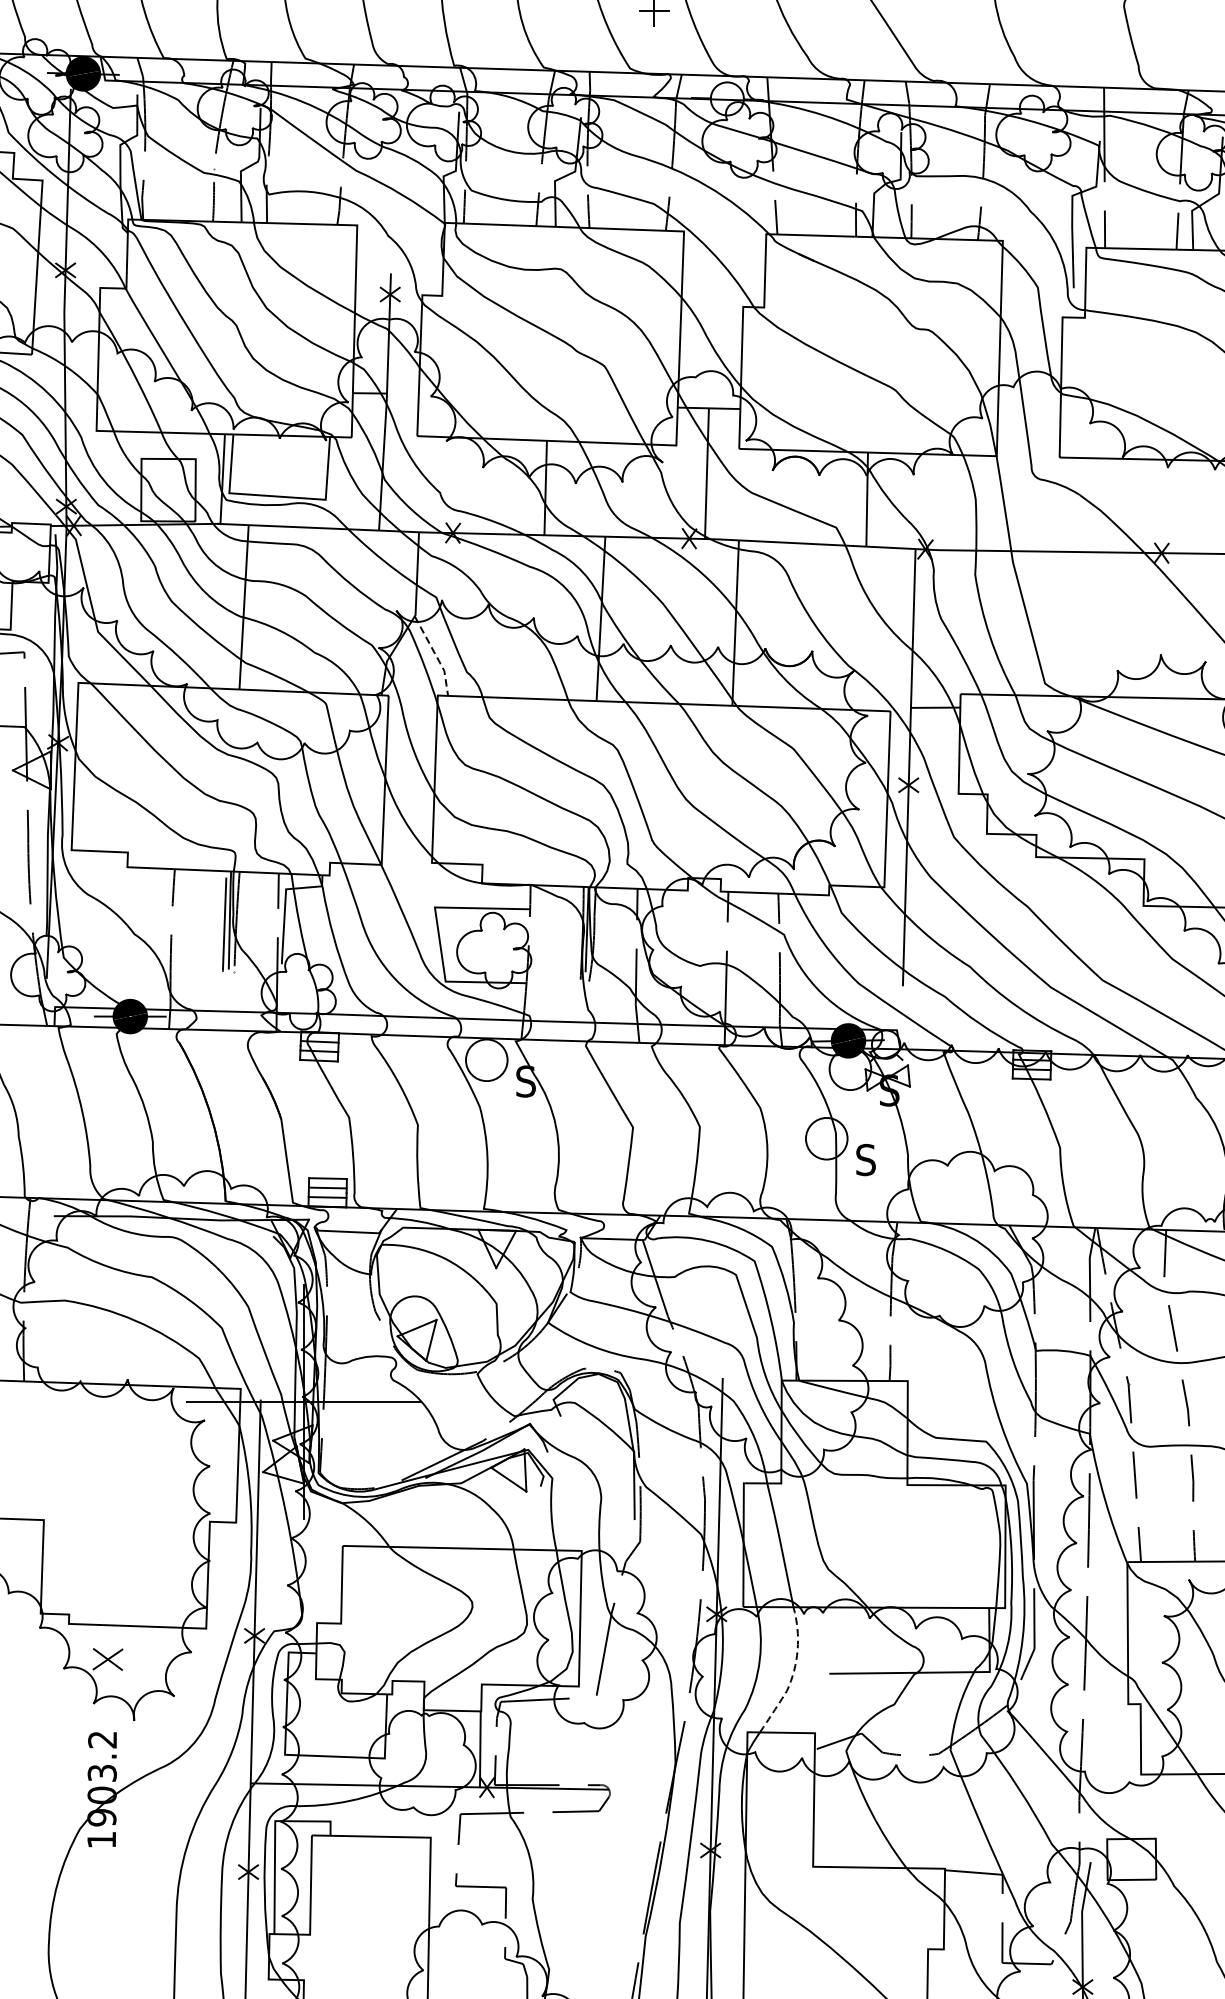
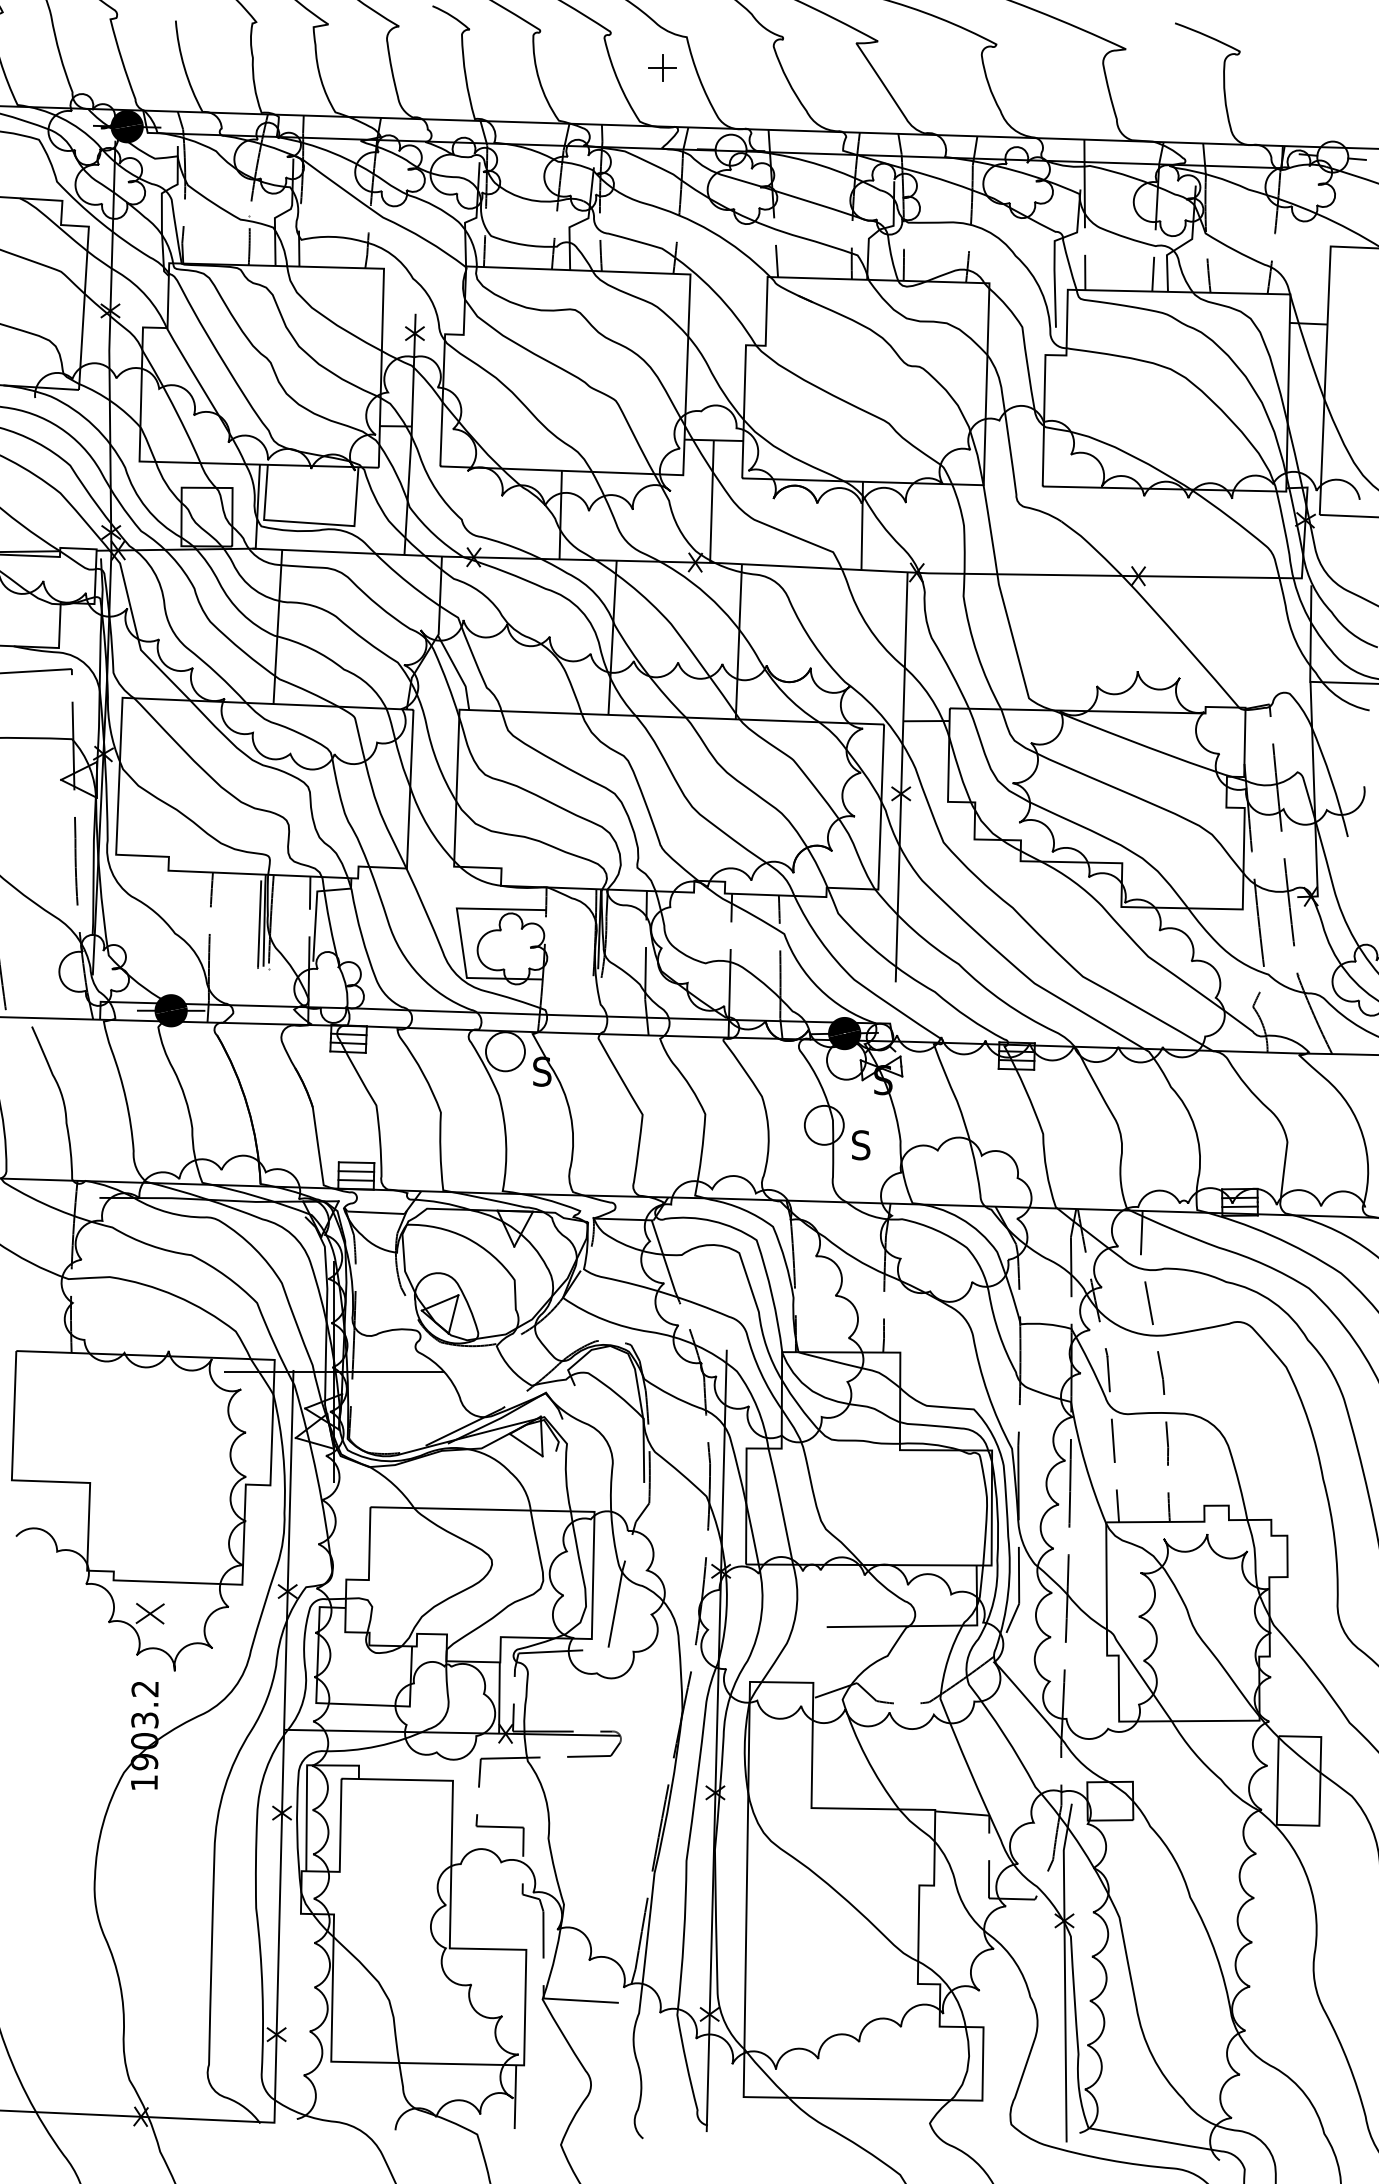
line: (435, 654) -> (457, 671), dashed -> solid
line: (793, 1672) -> (793, 1625), dashed -> solid

